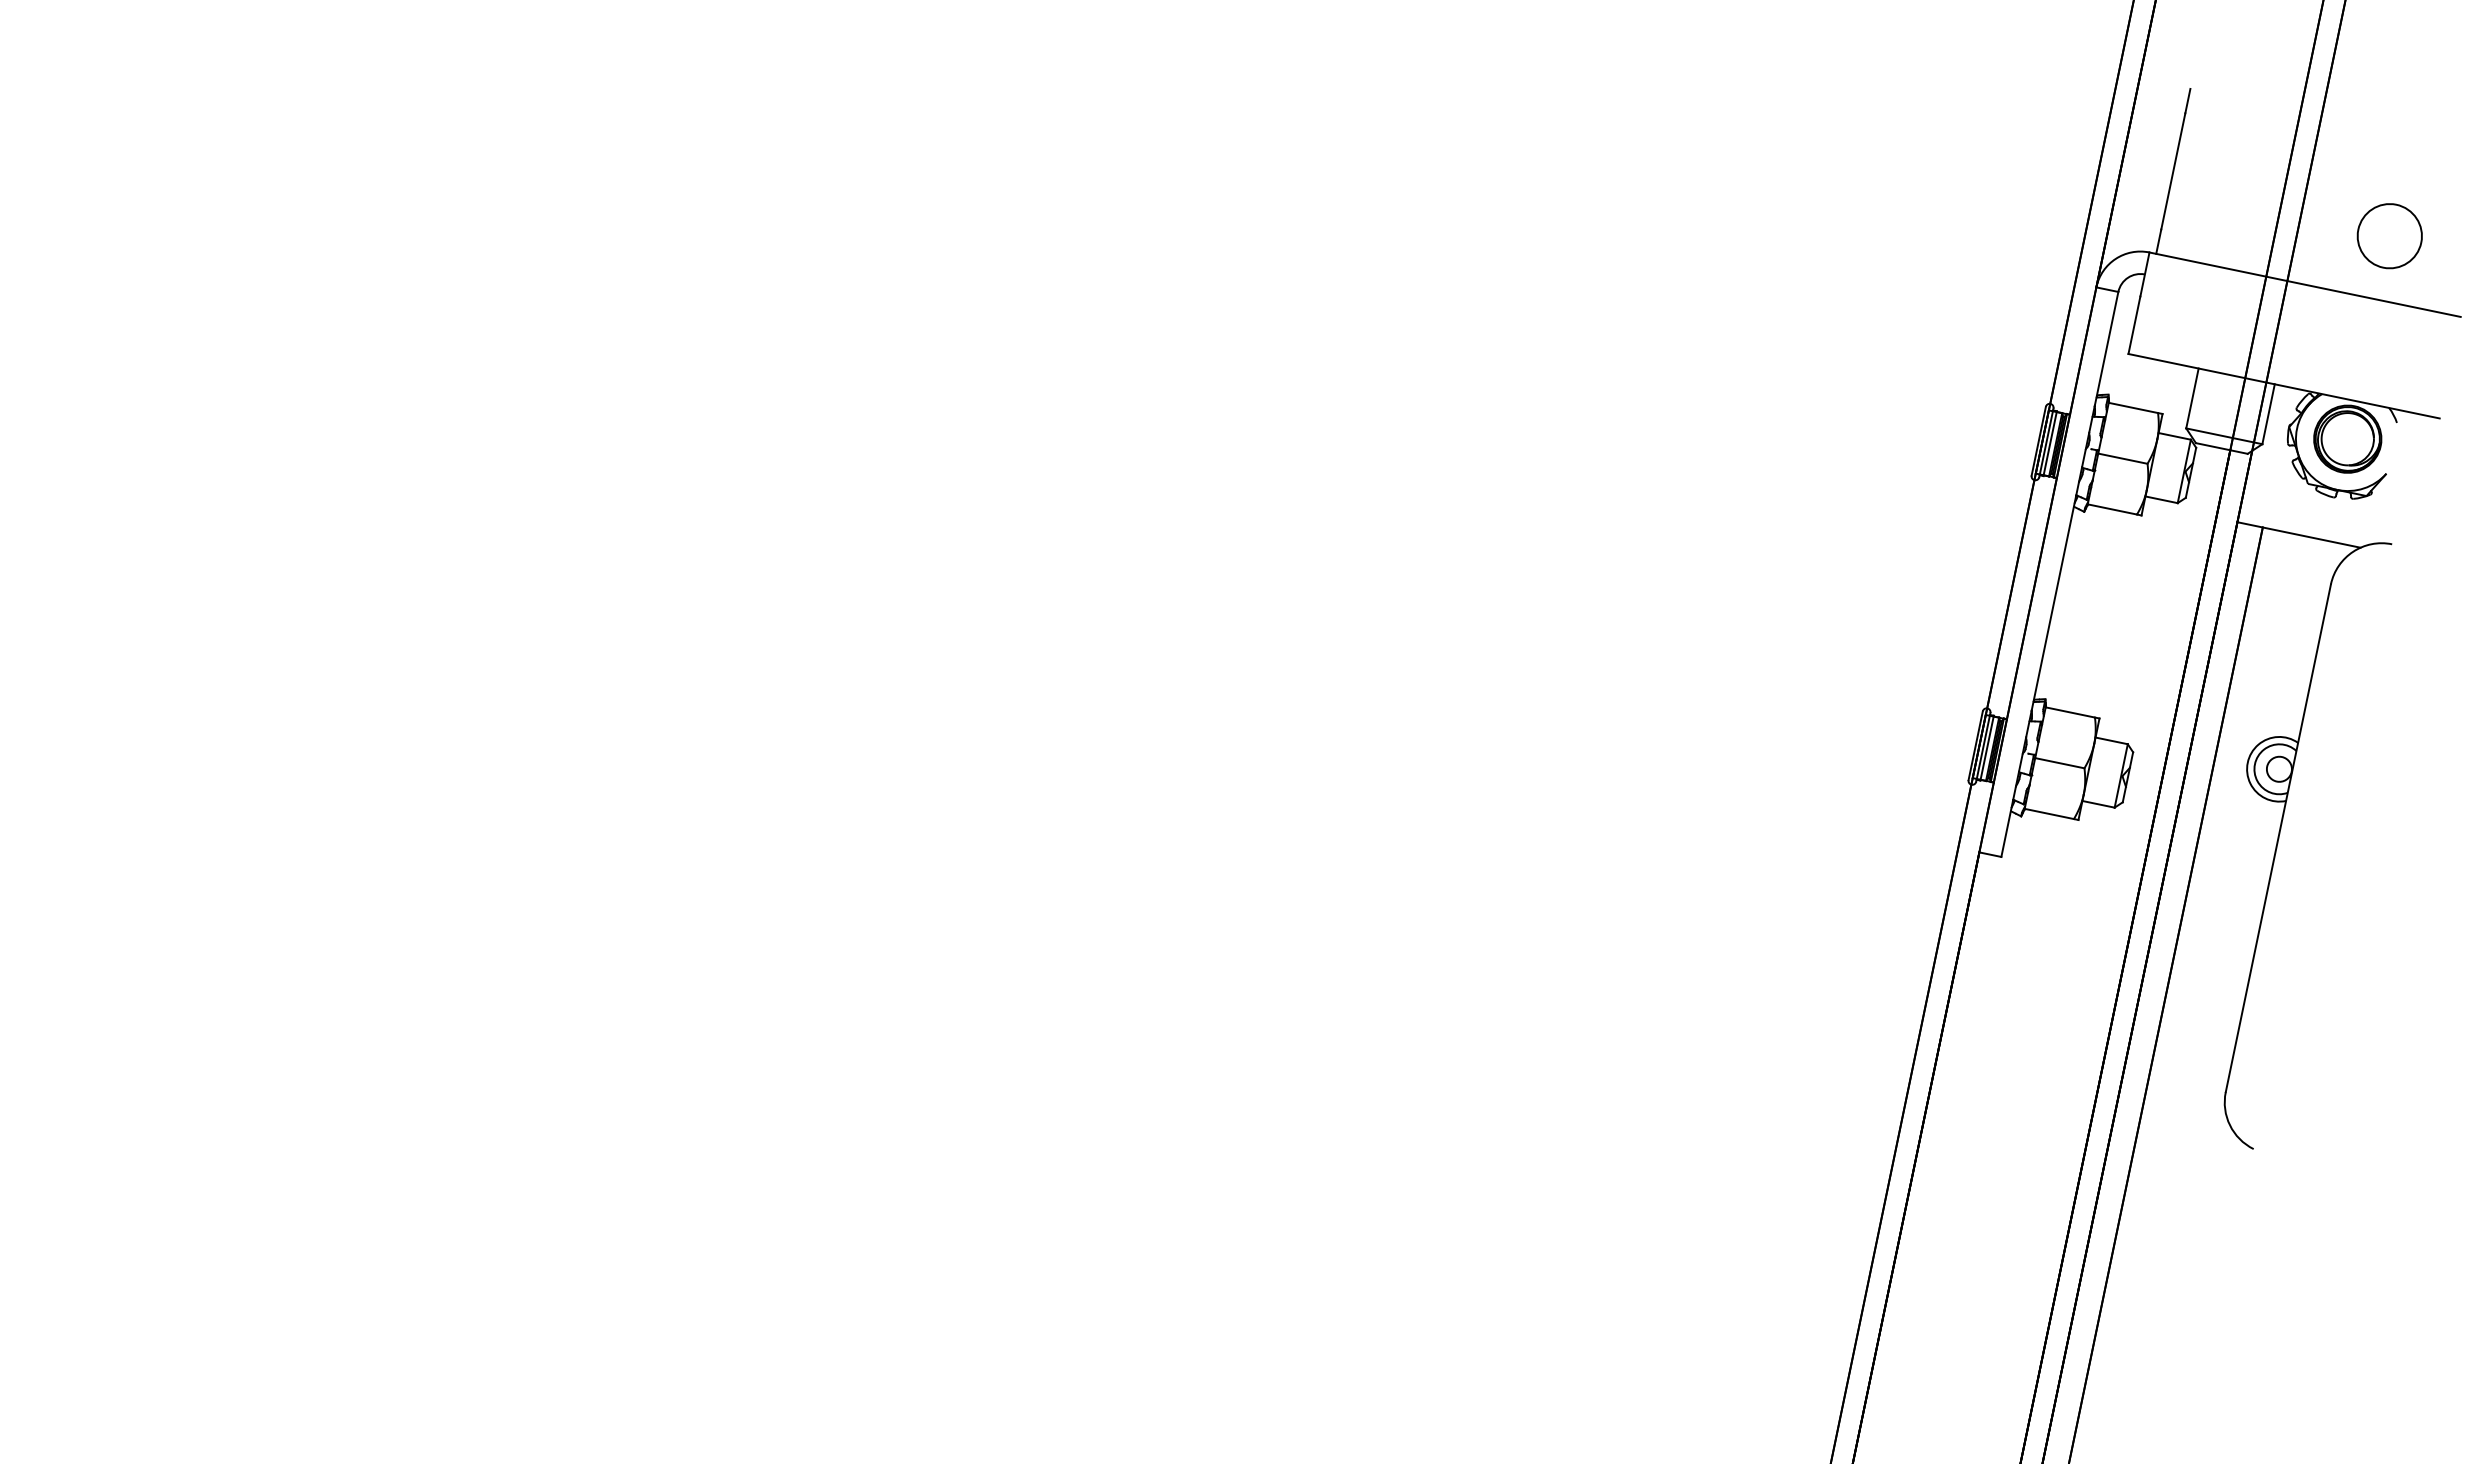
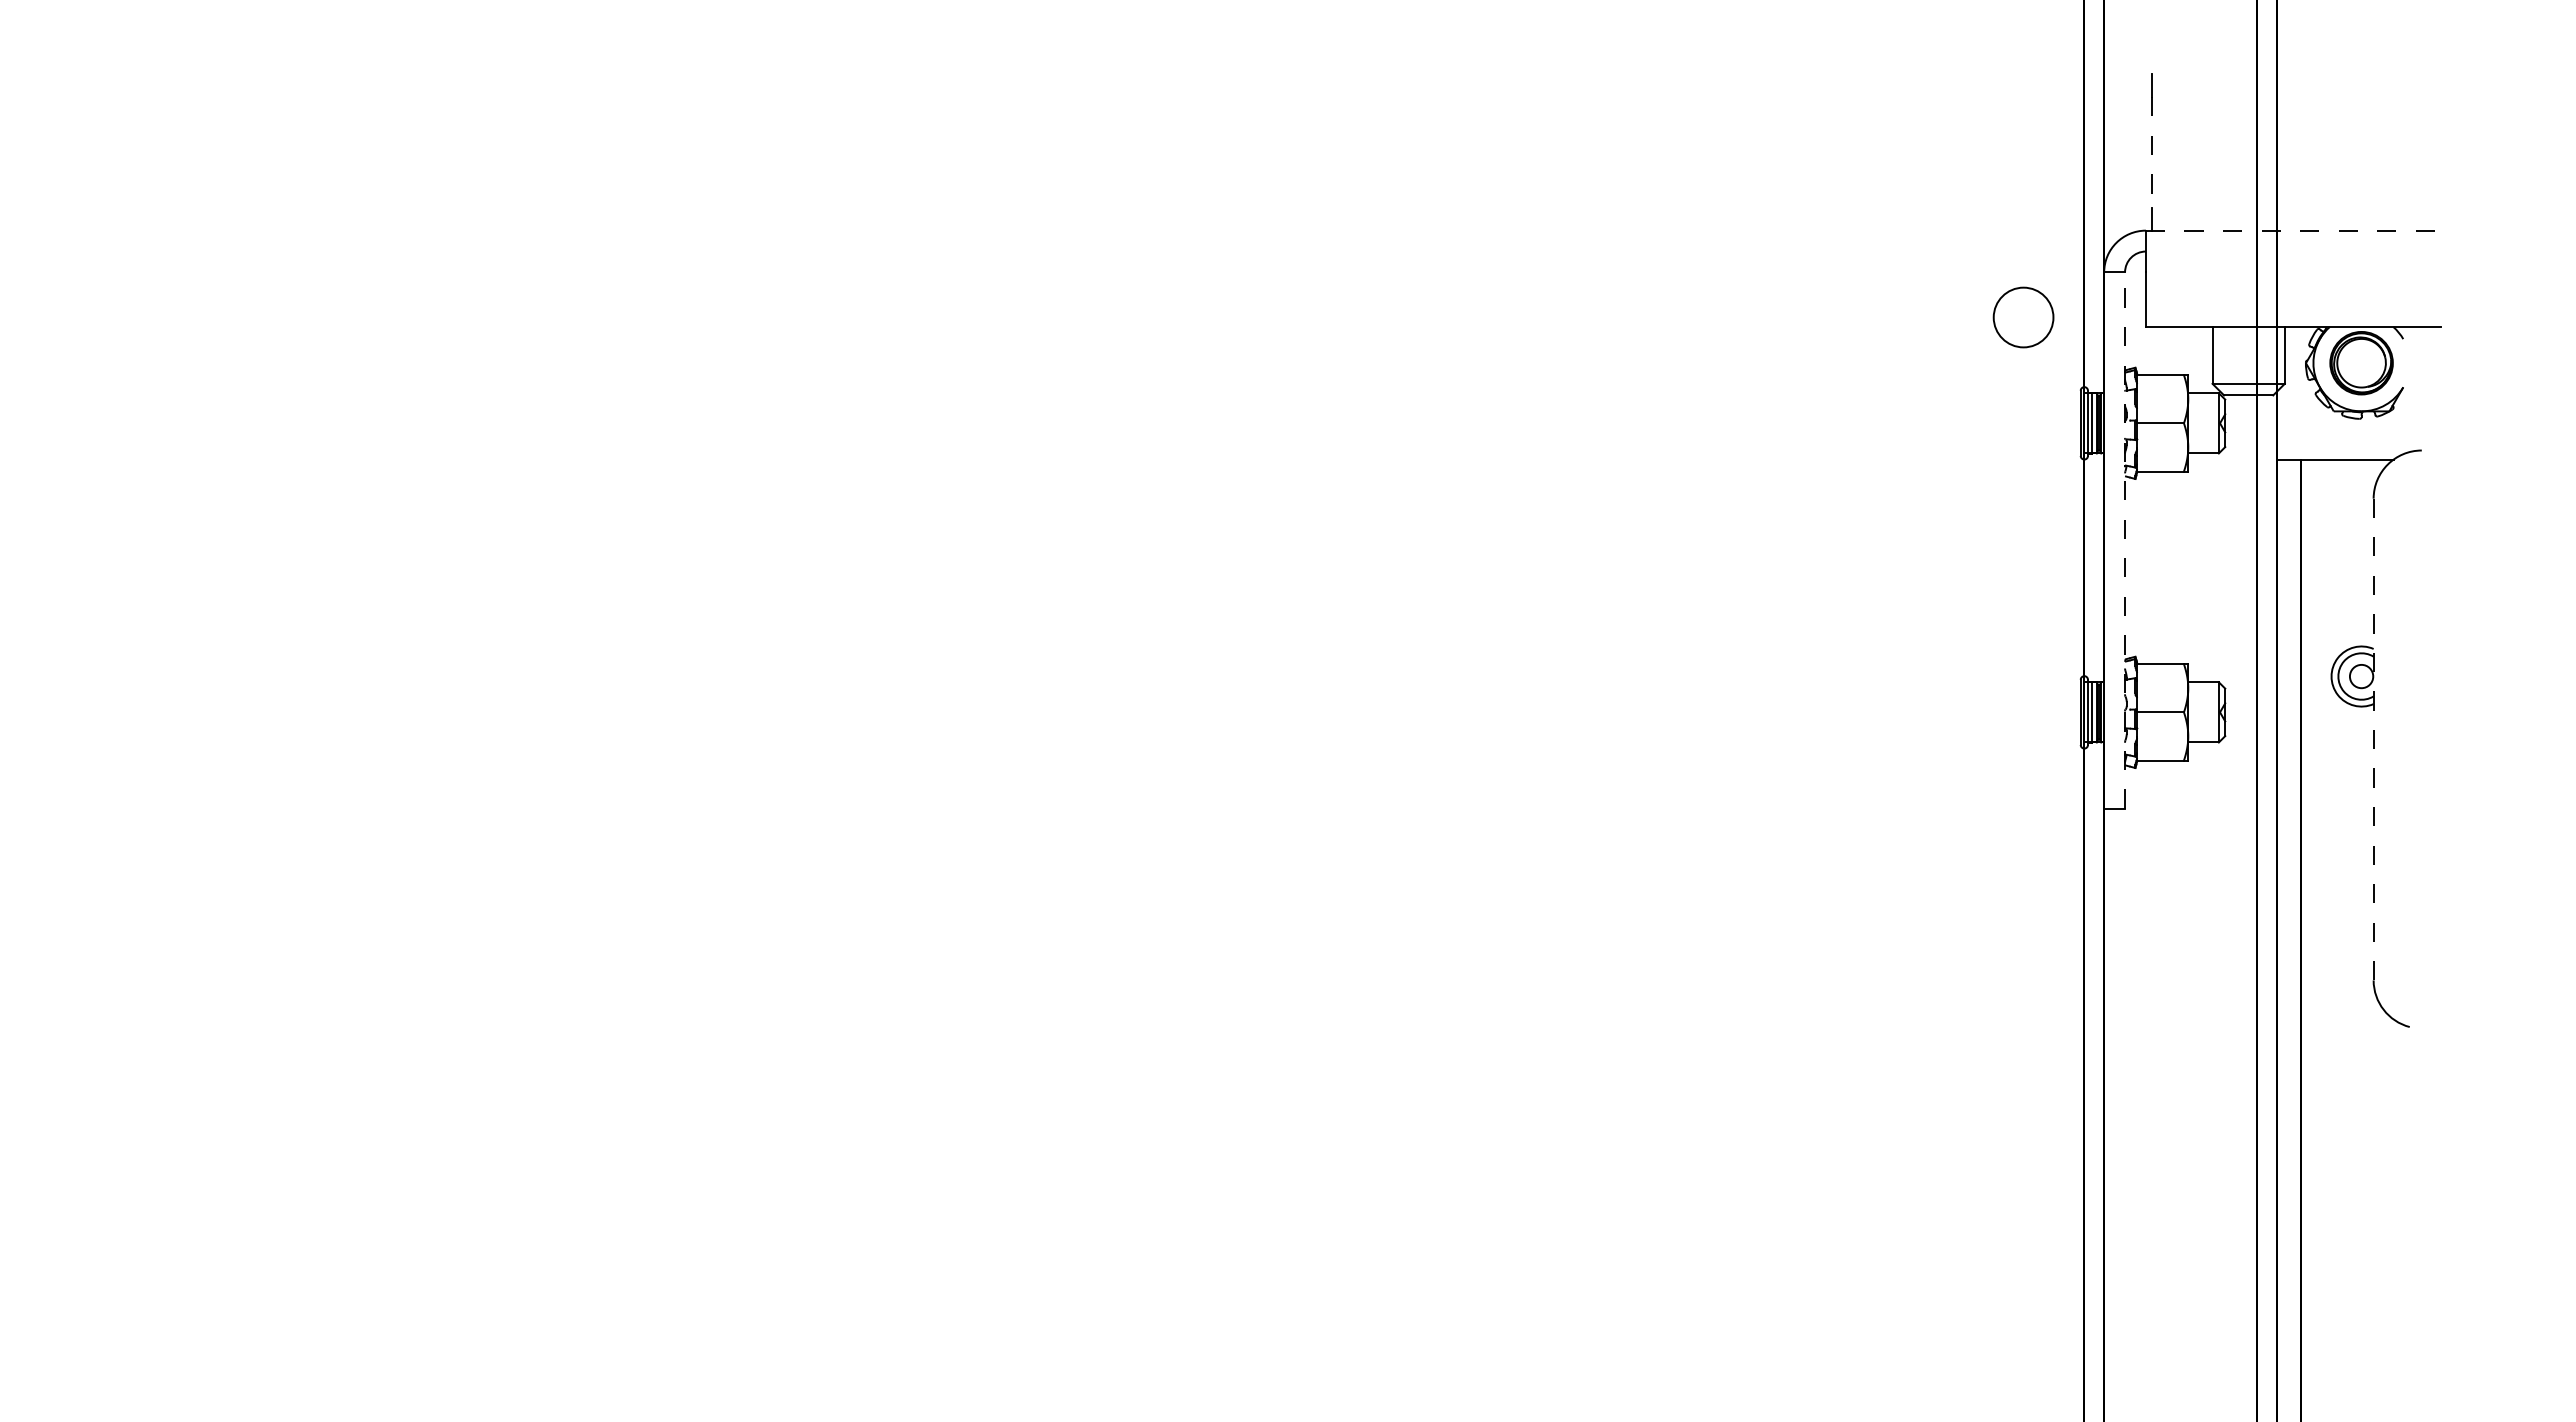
line: (2173, 171) -> (2152, 152), solid -> dashed
circle: (2389, 236) -> (2023, 317), moved
line: (2304, 284) -> (2293, 230), solid -> dashed
line: (2060, 574) -> (2125, 540), solid -> dashed
line: (2278, 838) -> (2373, 739), solid -> dashed

